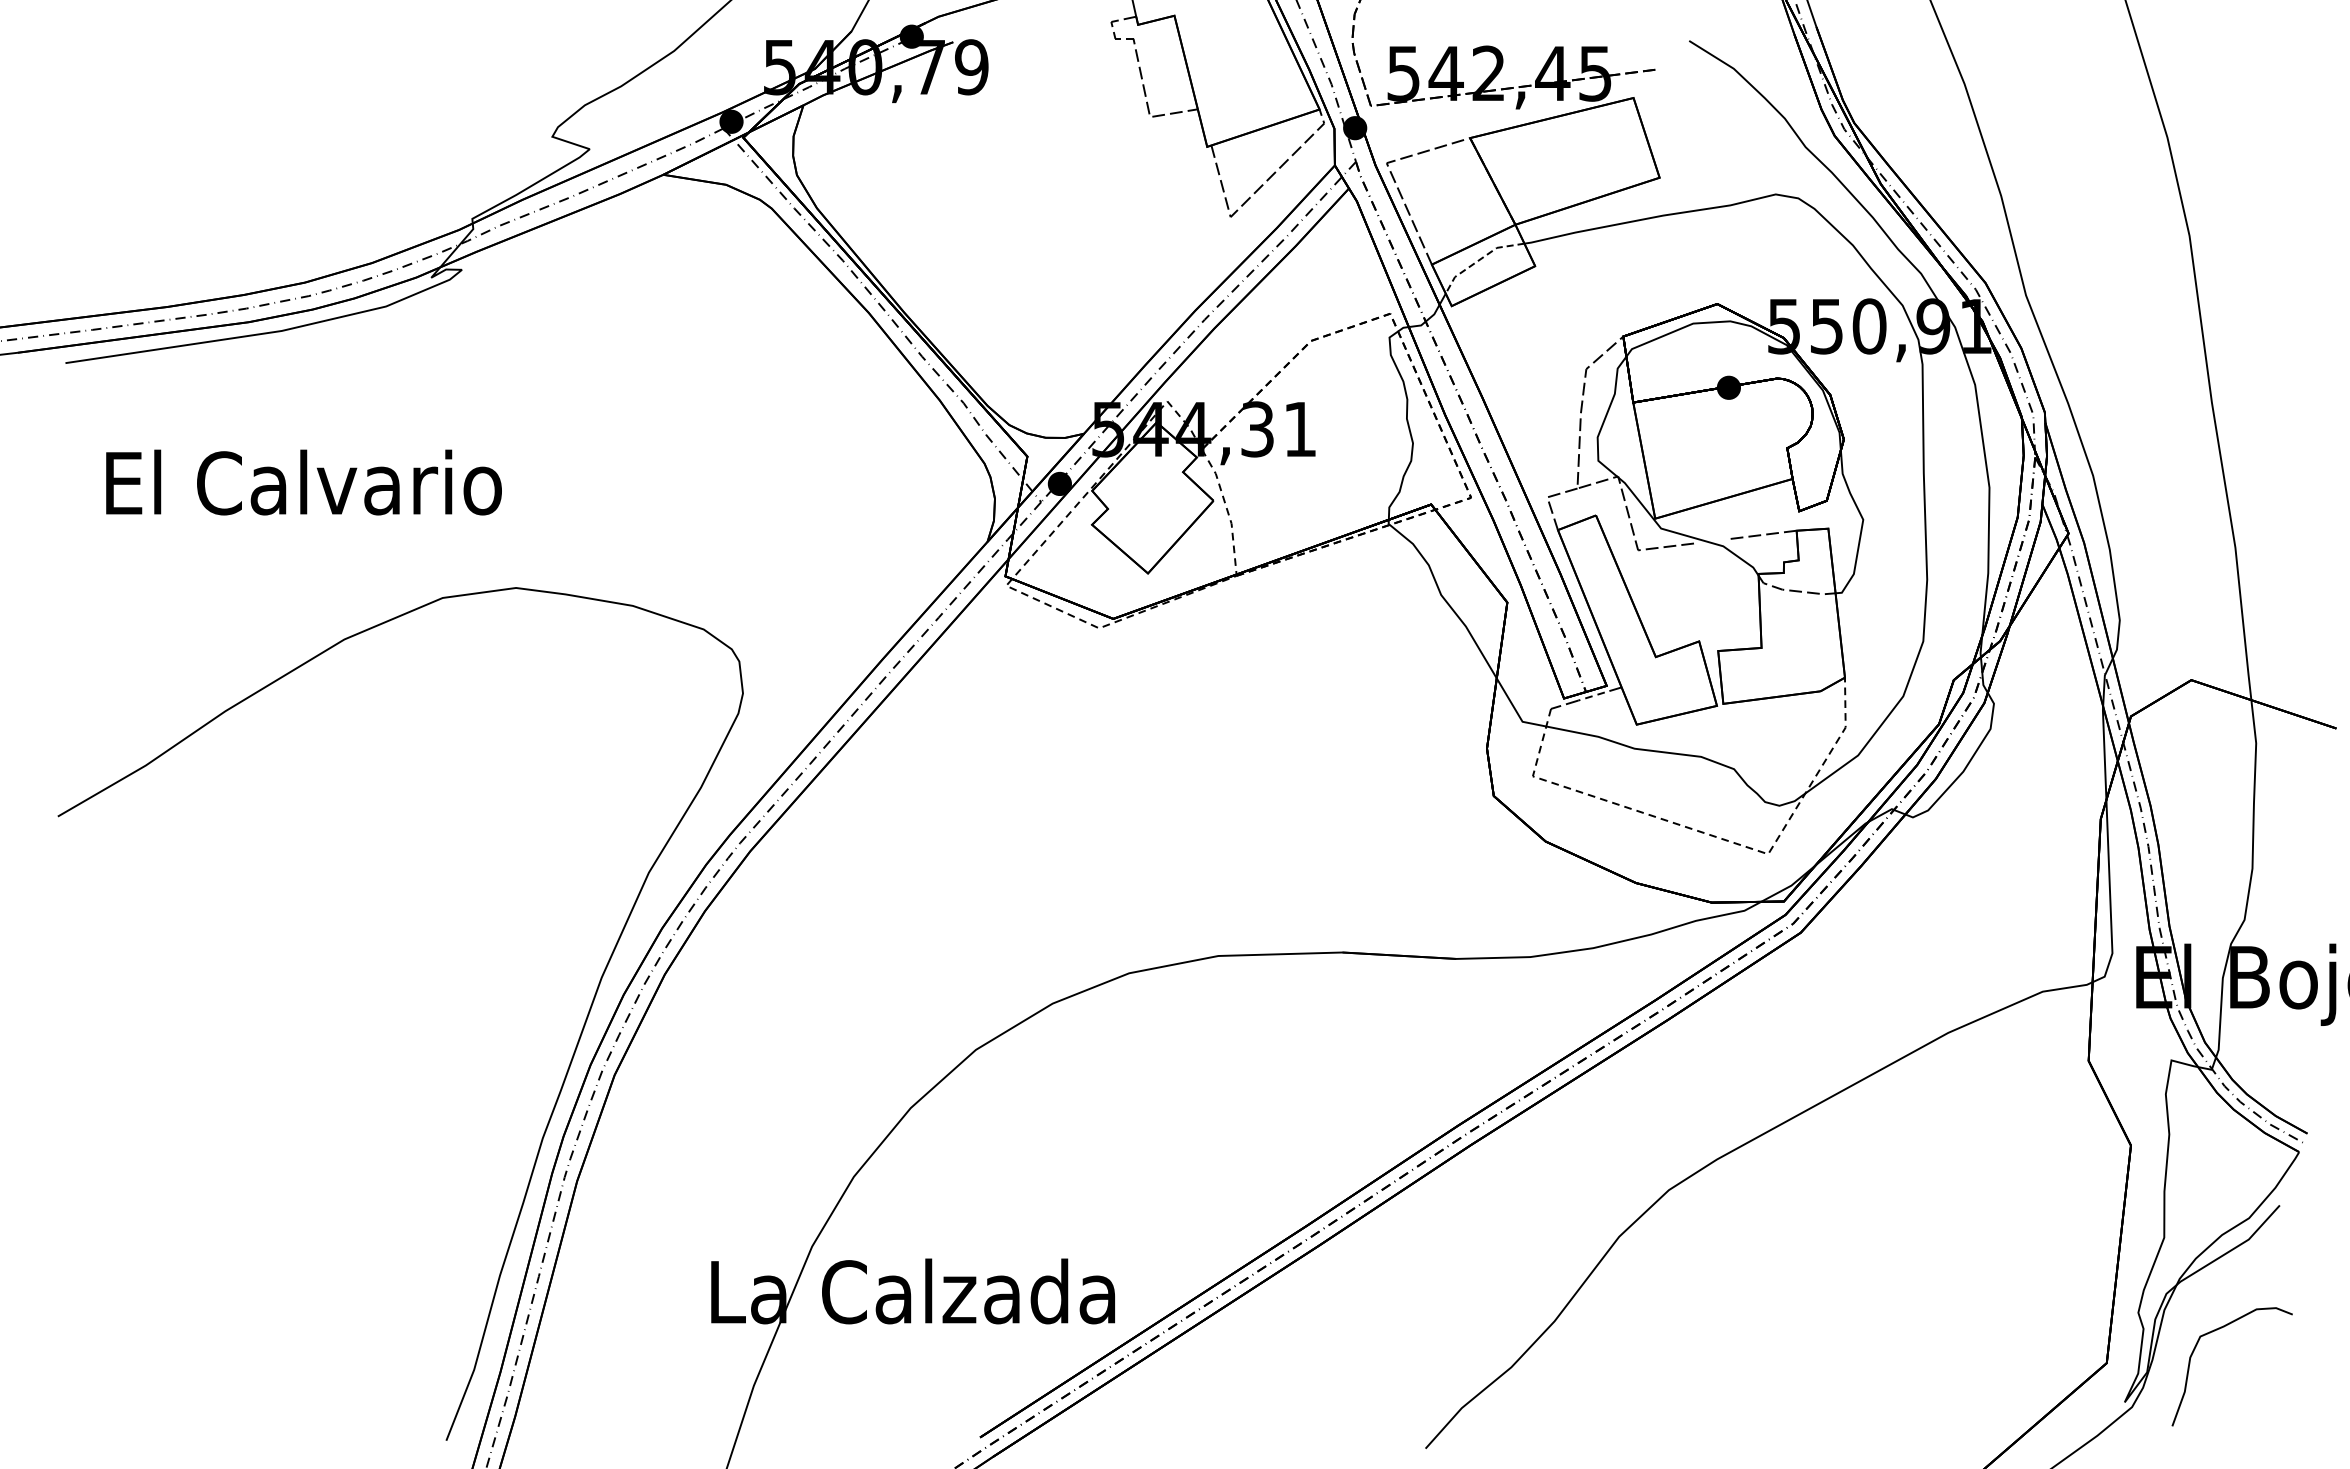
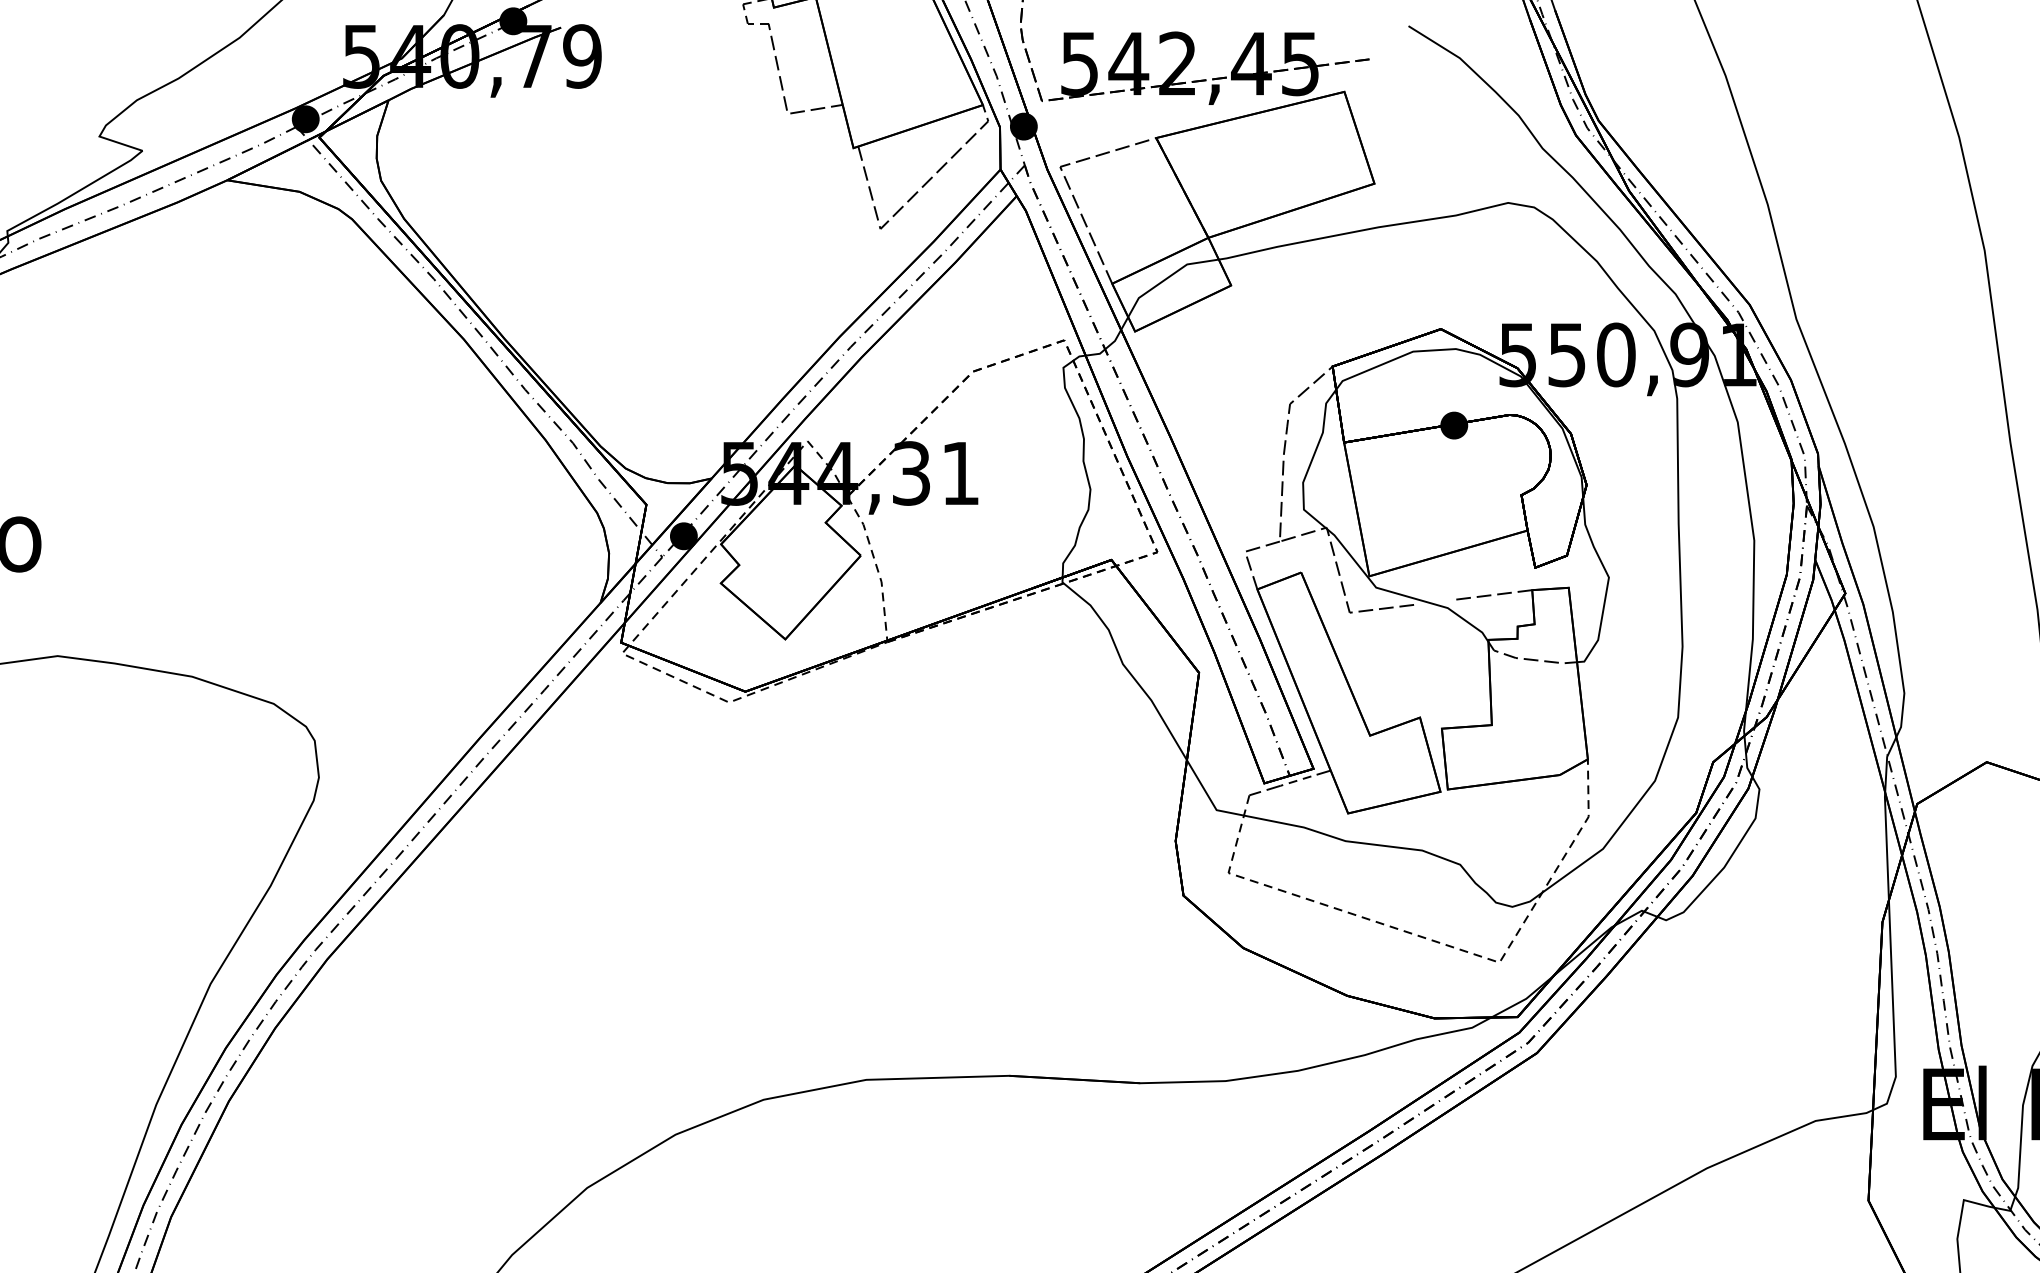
line: (1479, 260) -> (1167, 278), dashed -> solid

